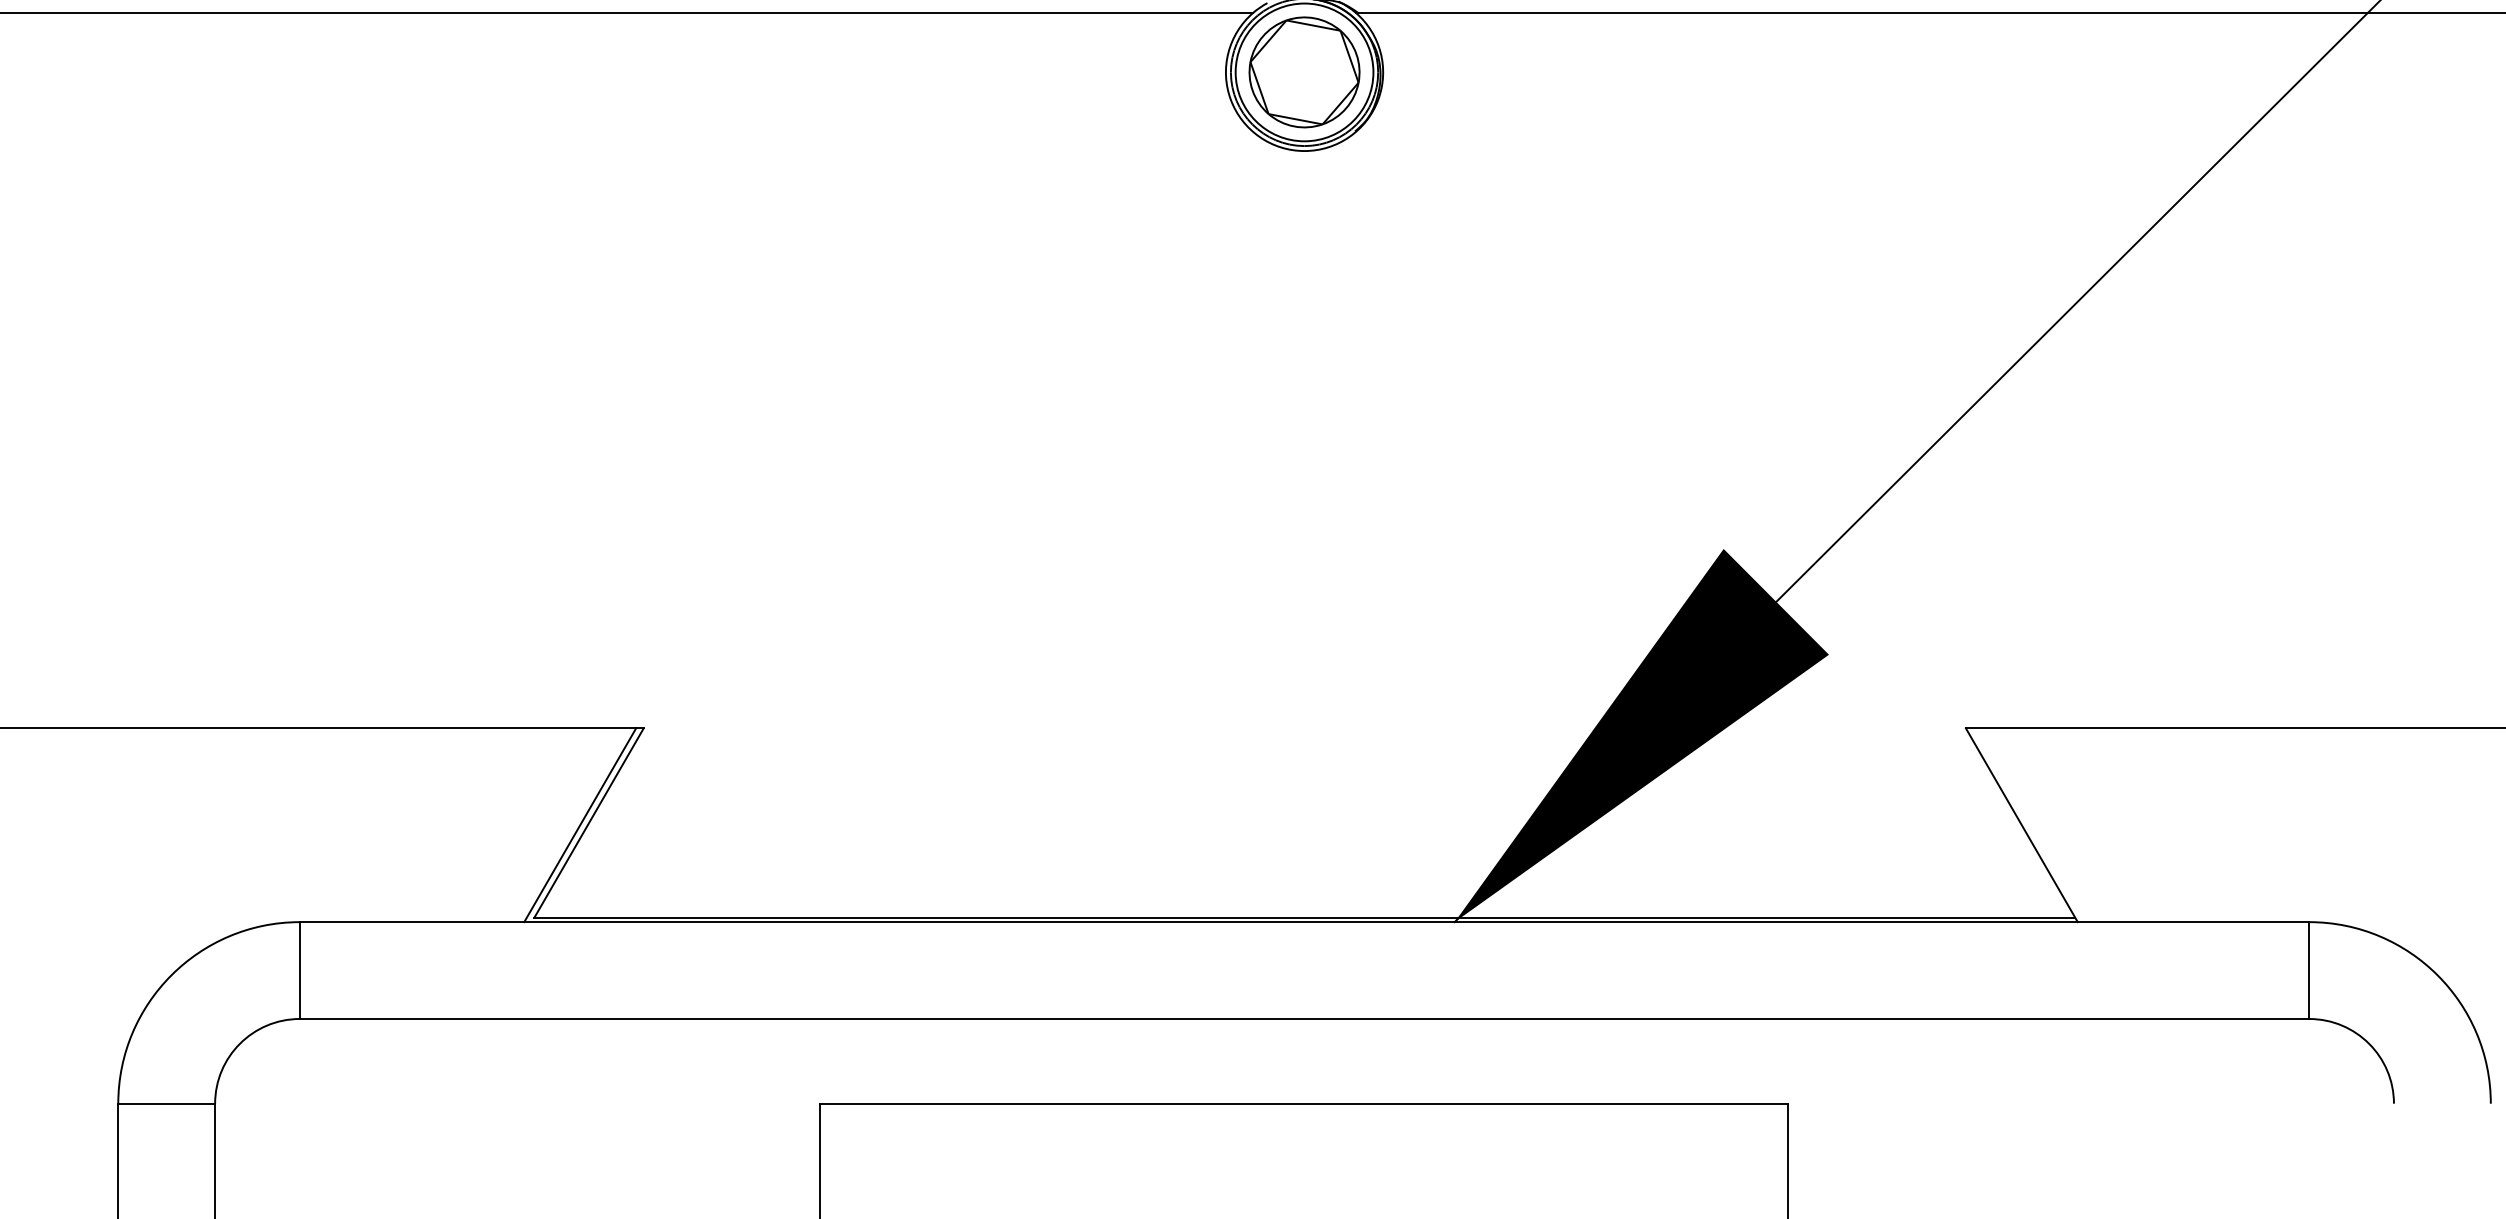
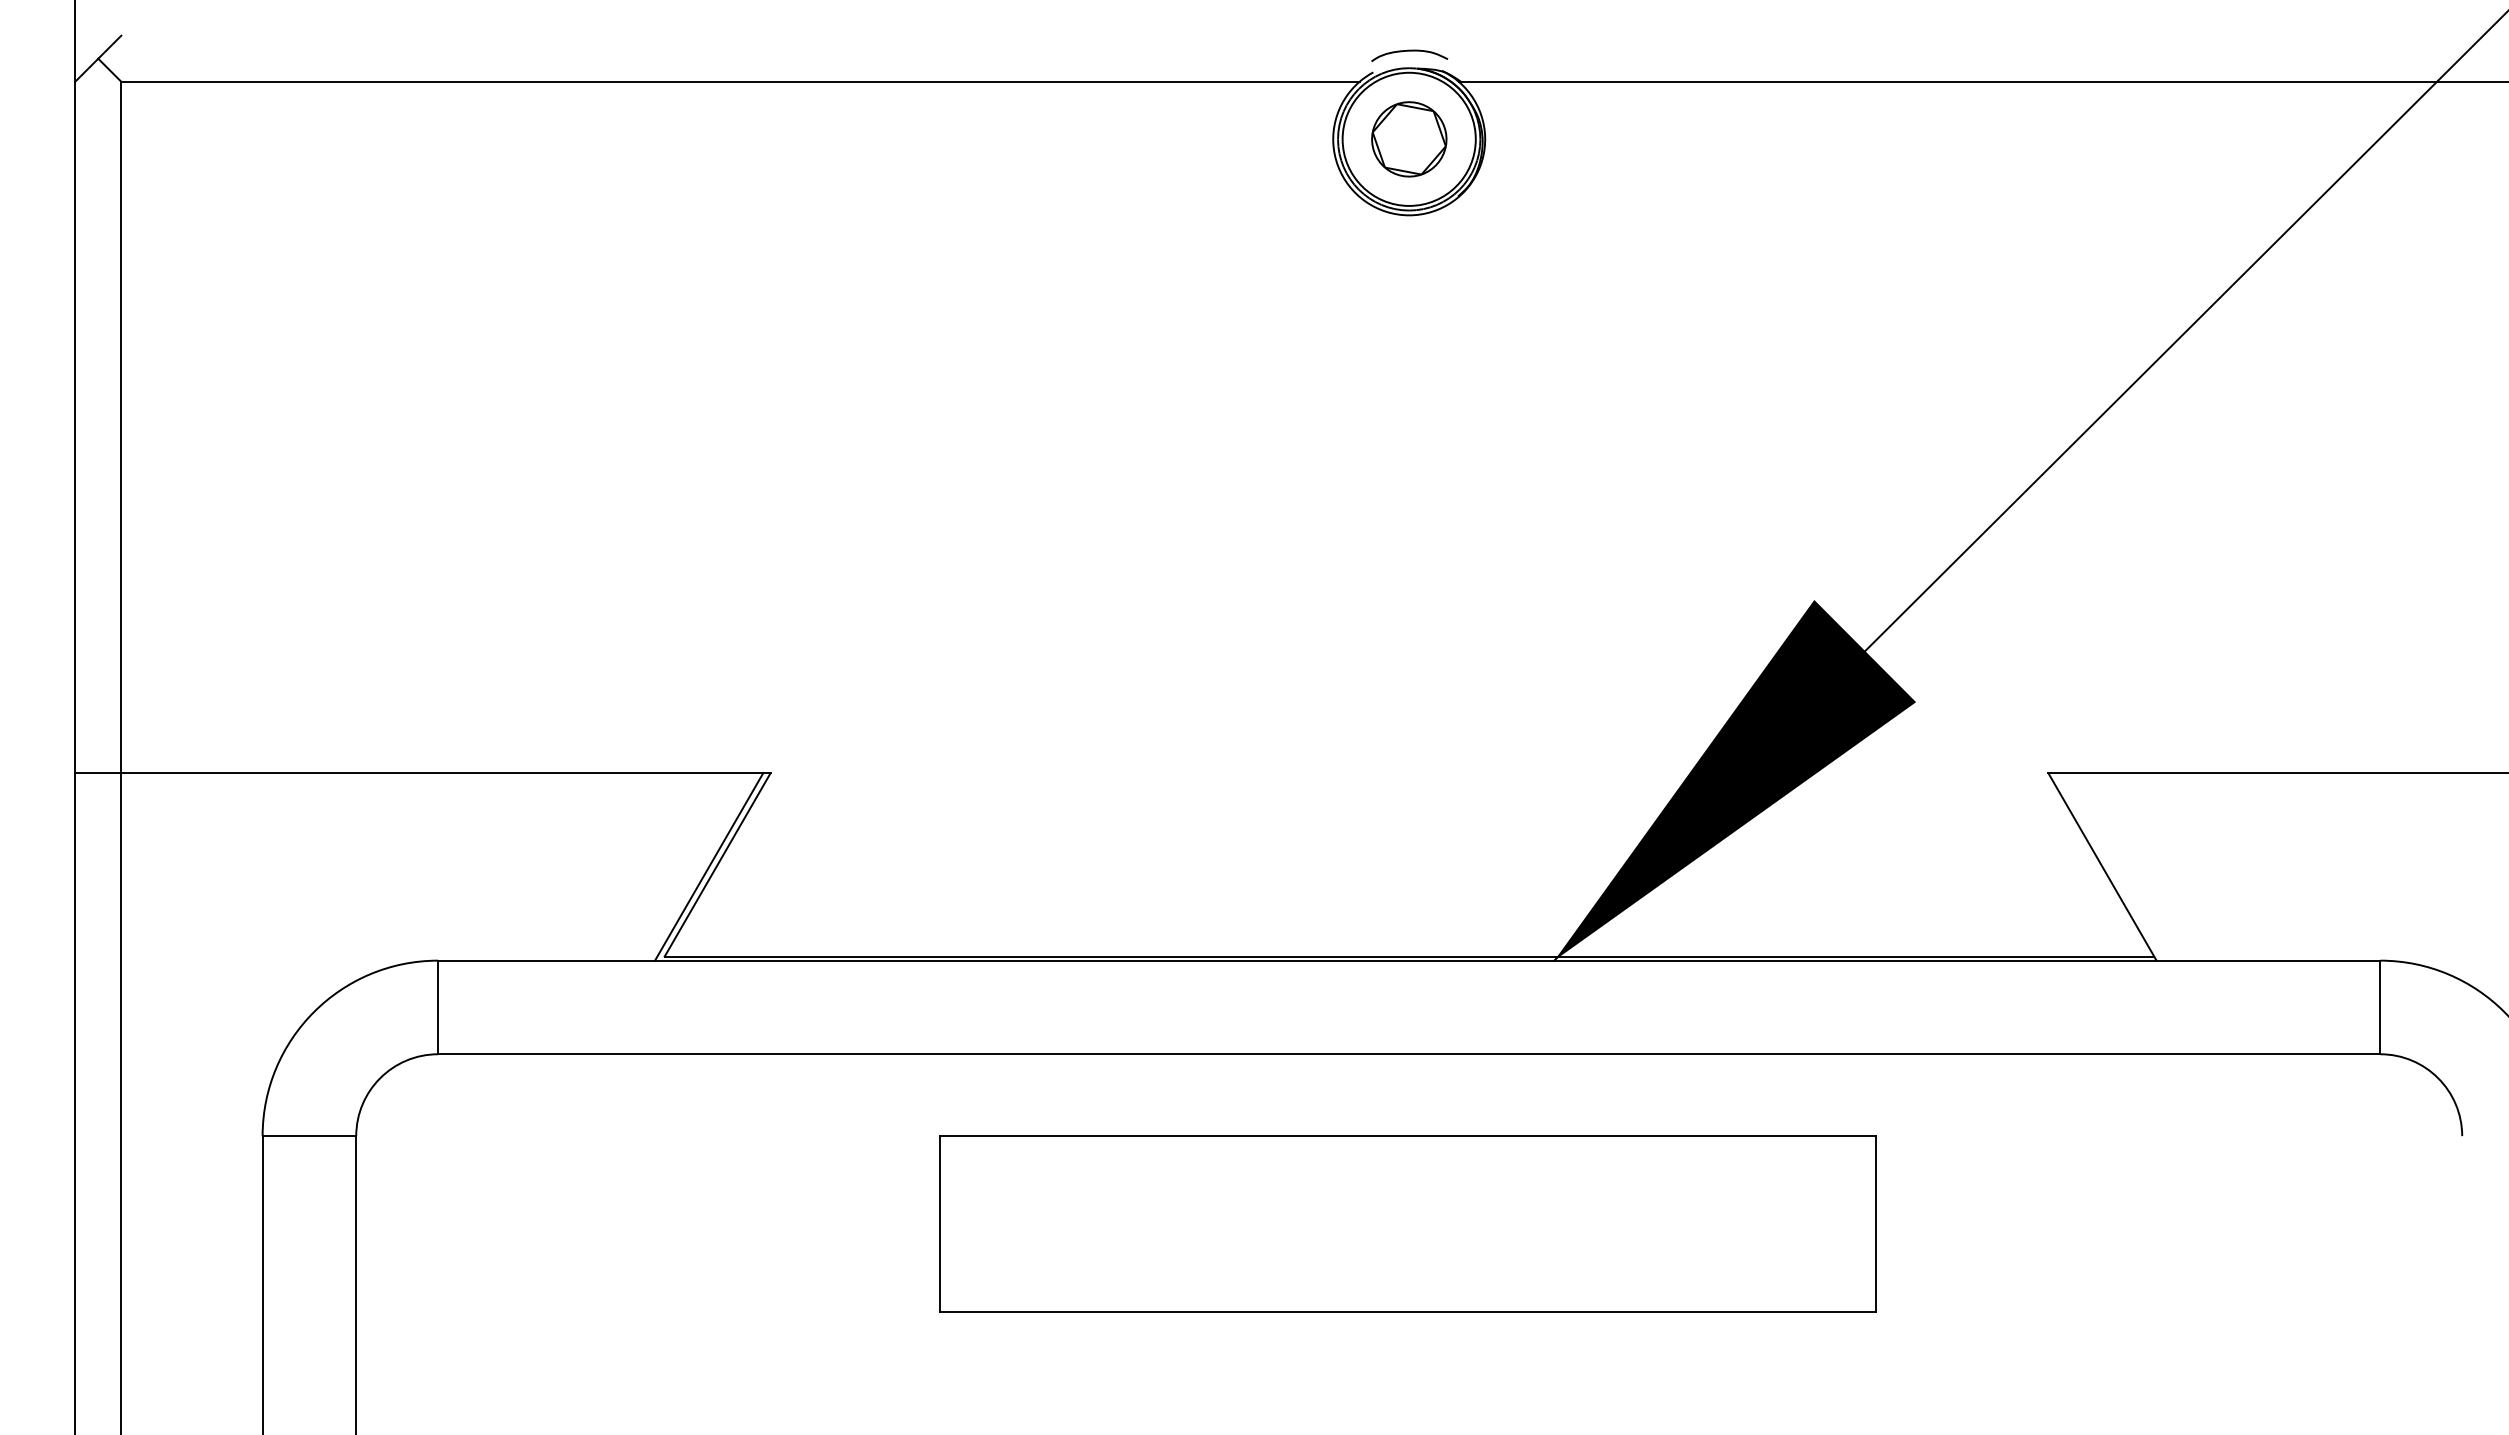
part: (1304, 72) -> (1409, 139), size x0.7

